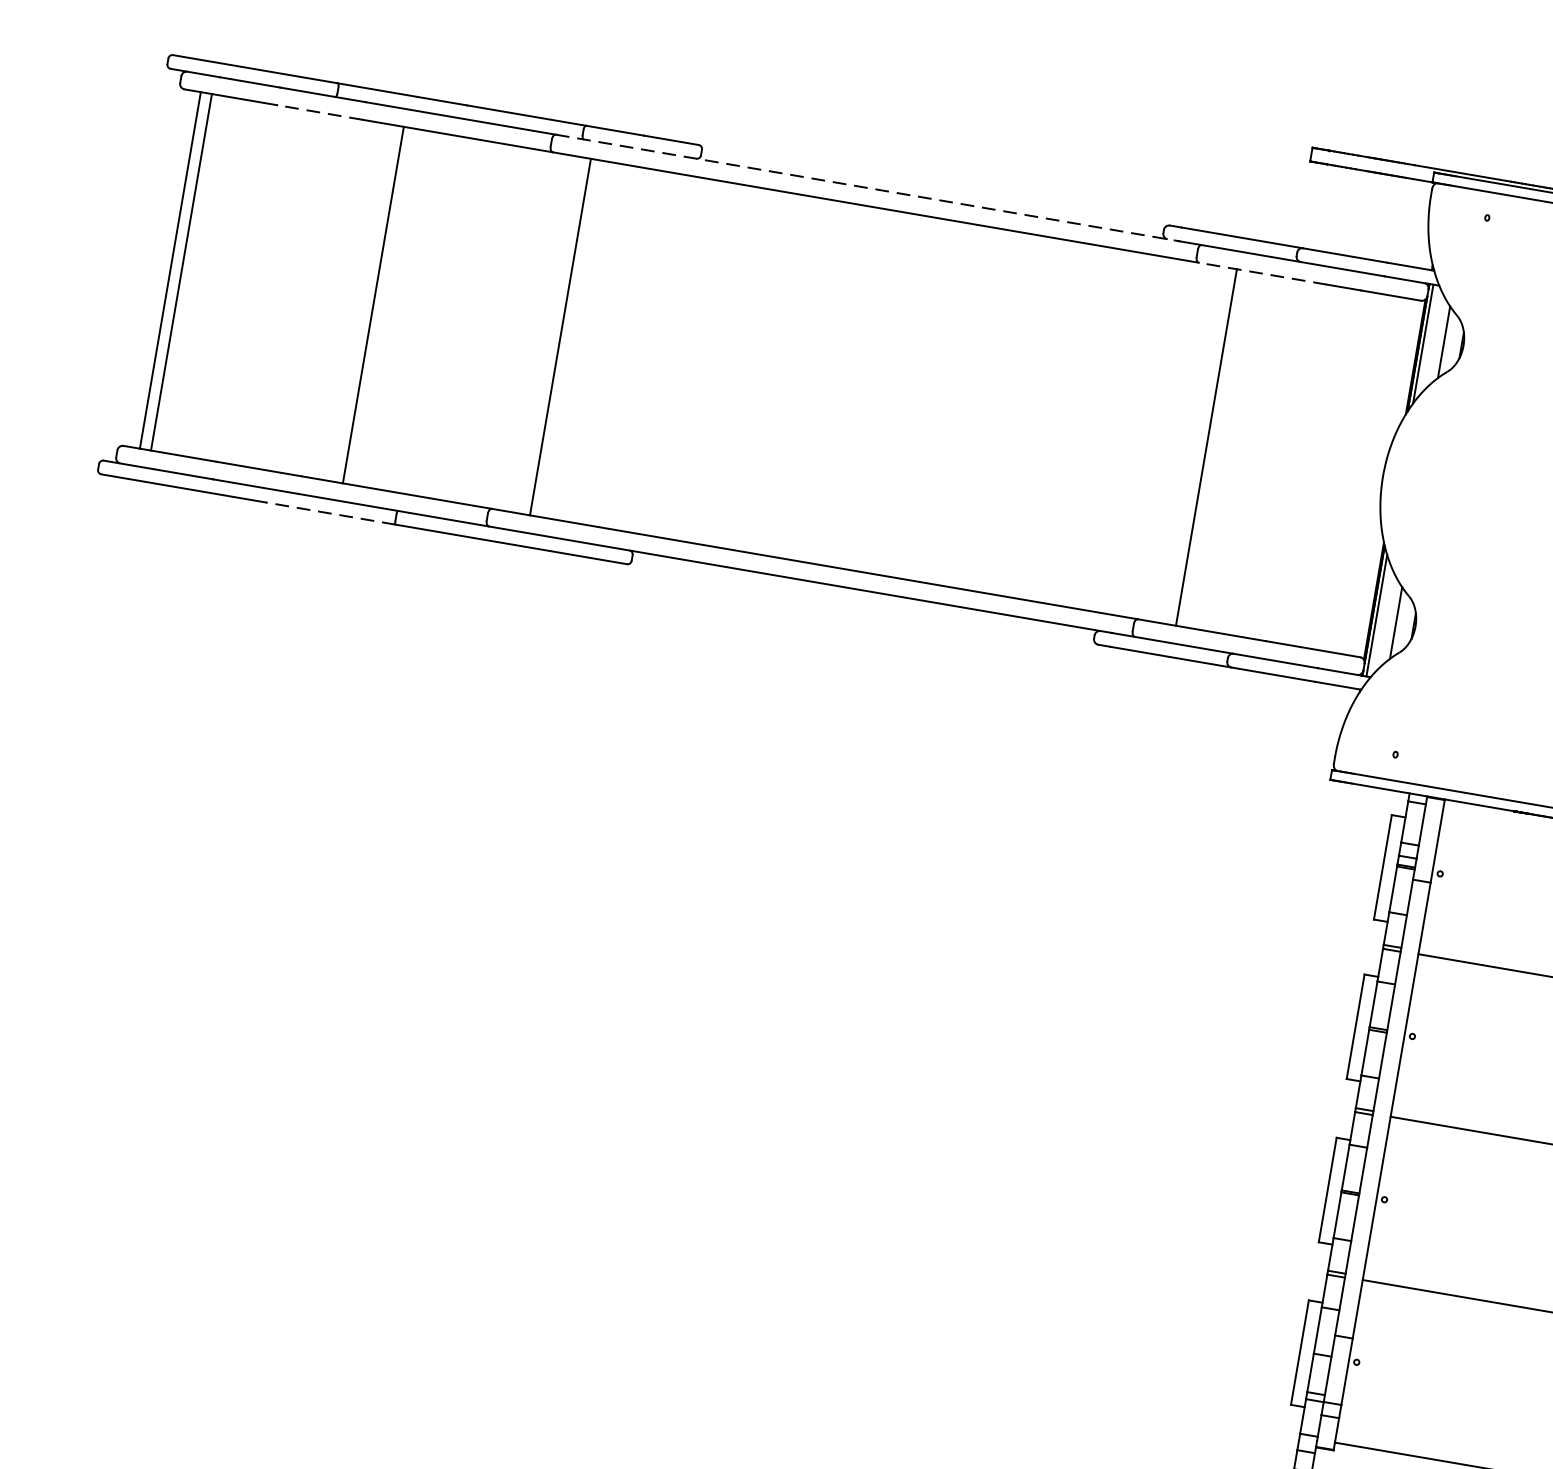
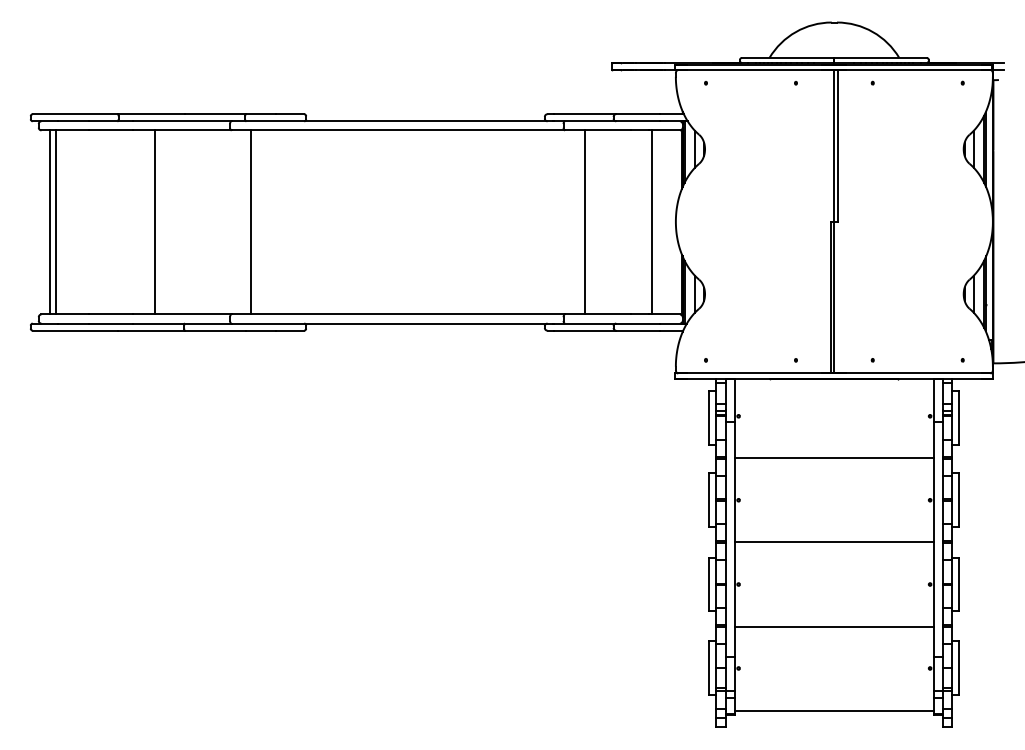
line: (318, 112) -> (110, 130), dashed -> solid
line: (867, 188) -> (392, 121), dashed -> solid
line: (1261, 273) -> (597, 130), dashed -> solid
line: (1337, 470) -> (652, 222), added
line: (329, 512) -> (150, 330), dashed -> solid

